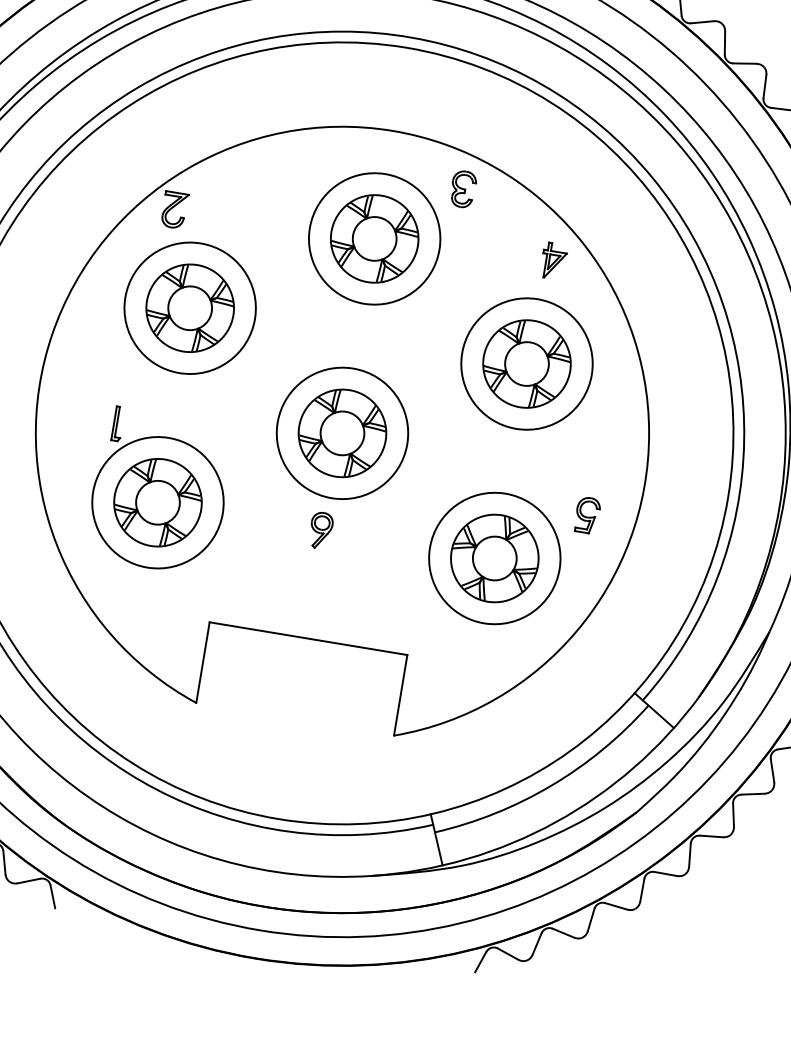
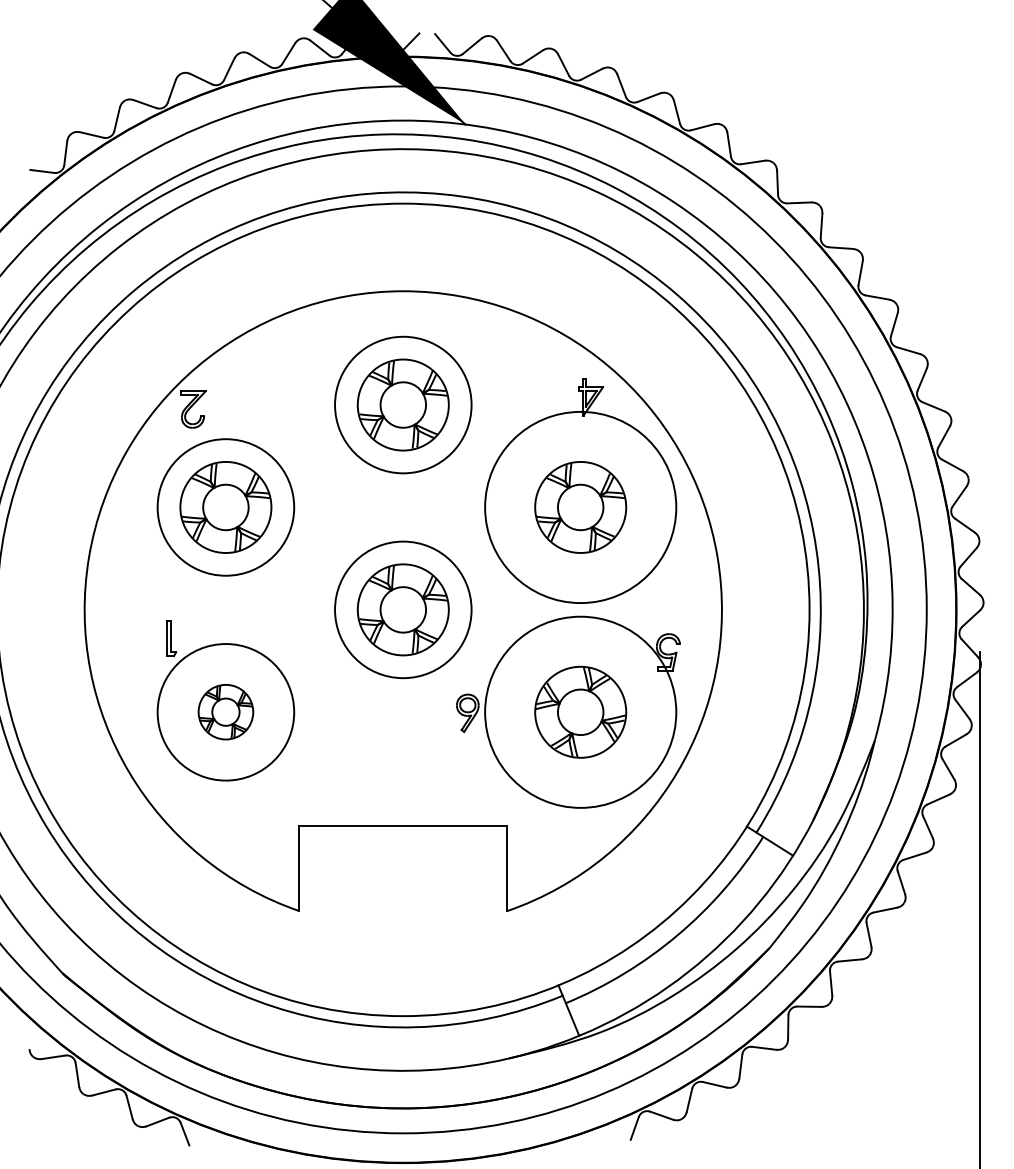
part: (463, 188) -> (485, 338), removed
circle: (526, 364) -> (580, 507), size x1.4
part: (157, 501) -> (225, 711), size x0.6
part: (320, 530) -> (467, 713), moved
circle: (494, 558) -> (580, 712), size x1.4

